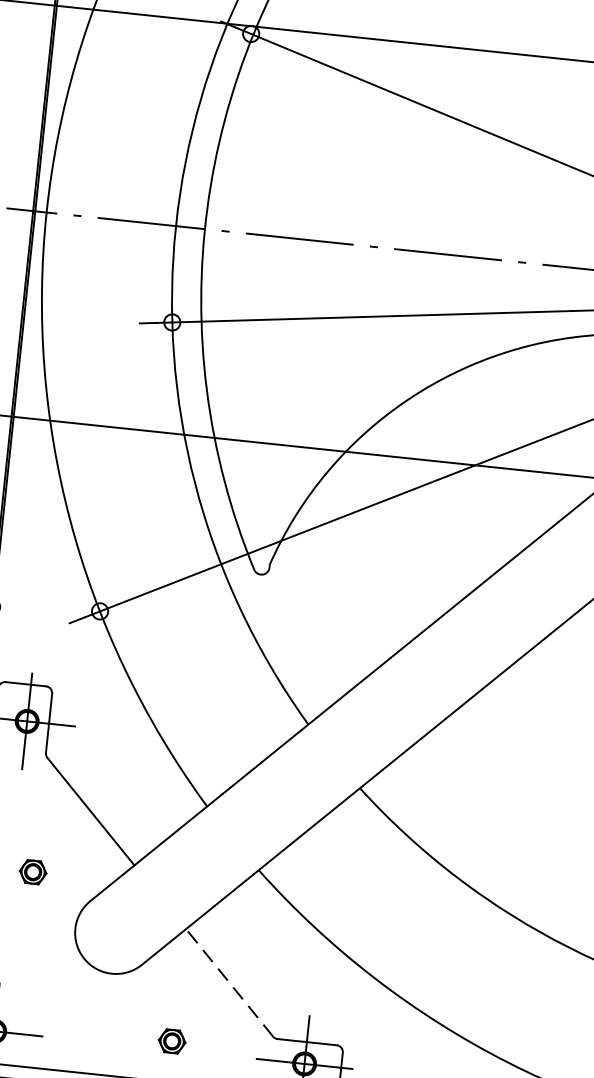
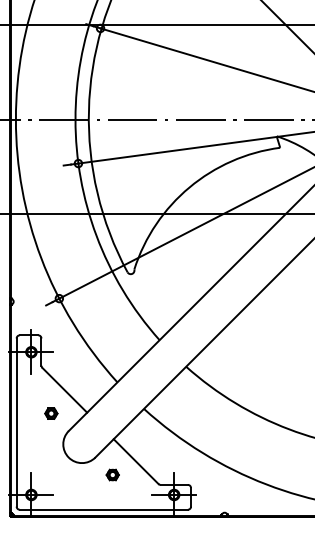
part: (33, 871) -> (51, 413), moved
line: (230, 982) -> (136, 461), dashed -> solid
part: (171, 1040) -> (112, 474), moved

